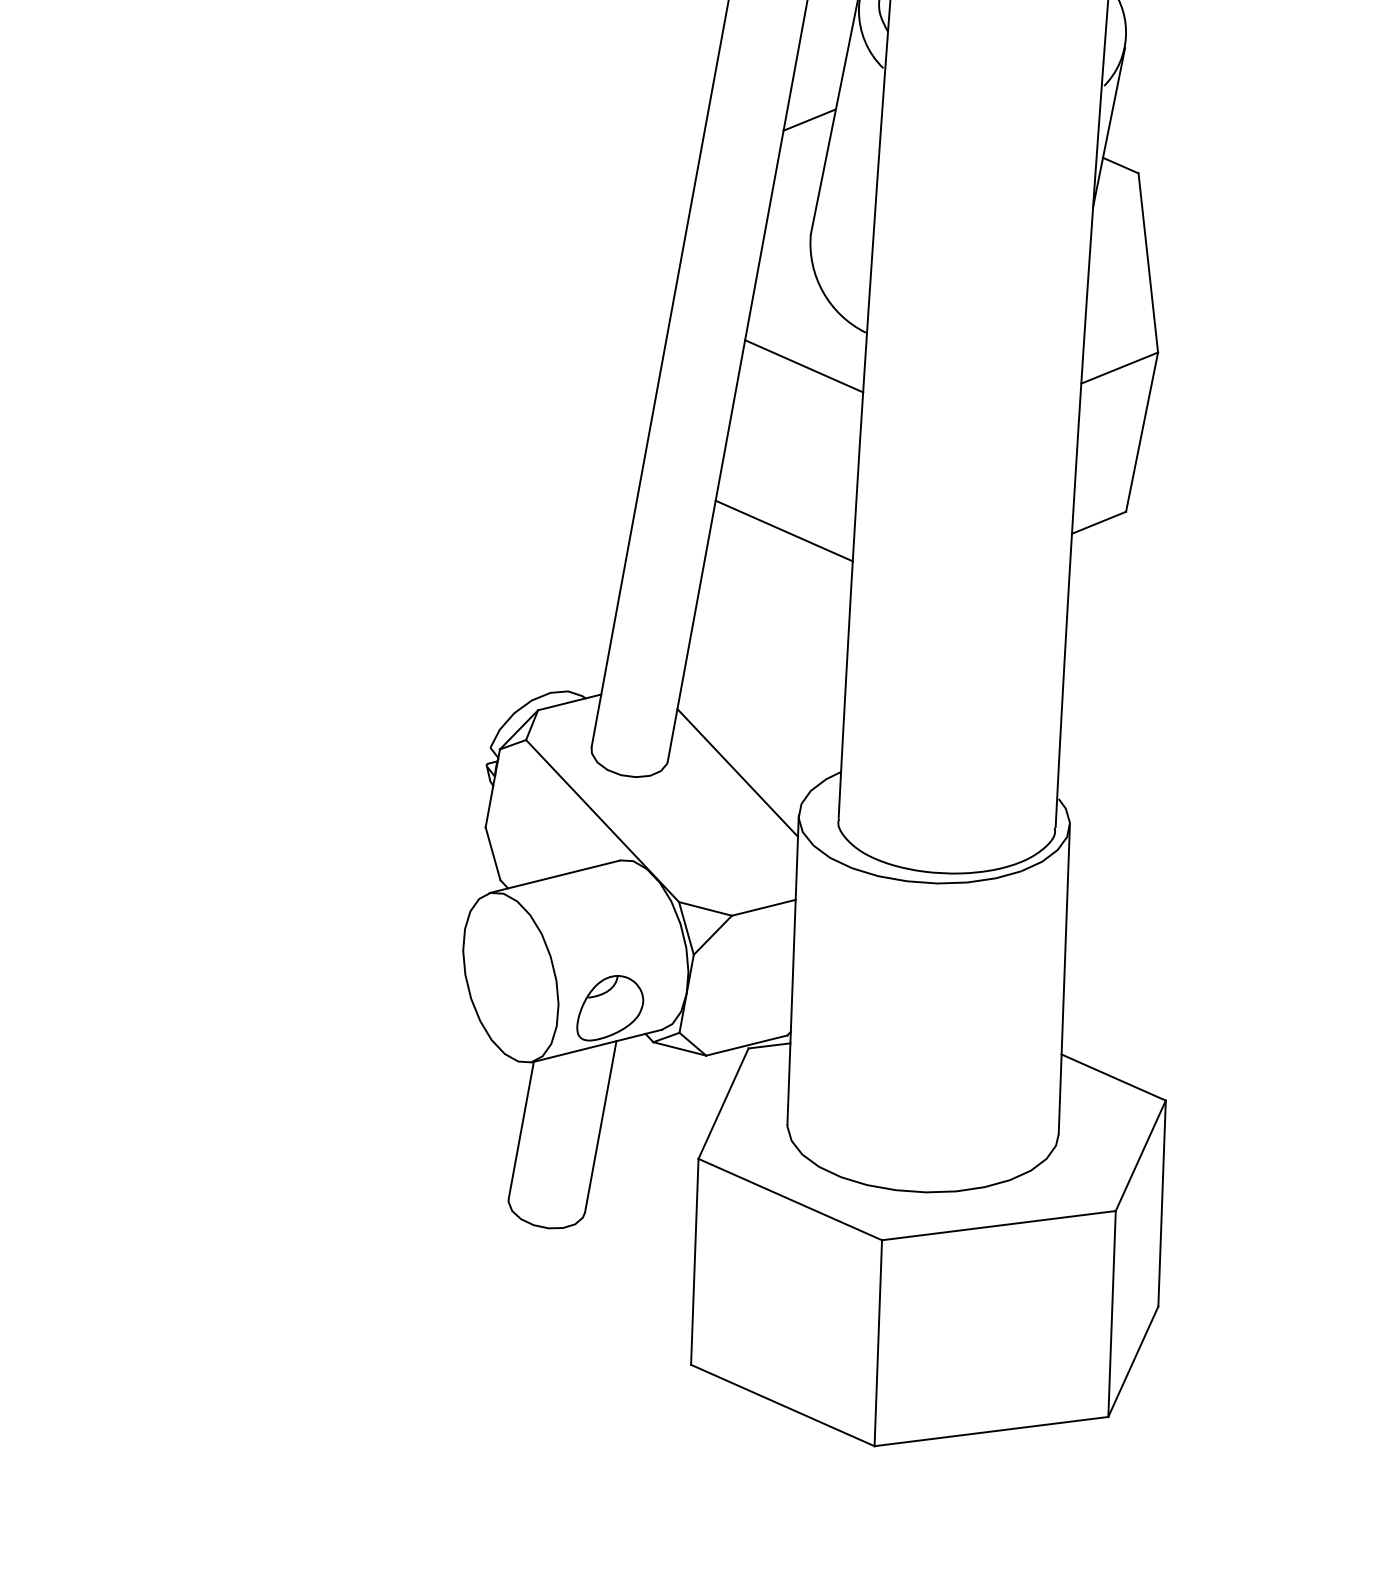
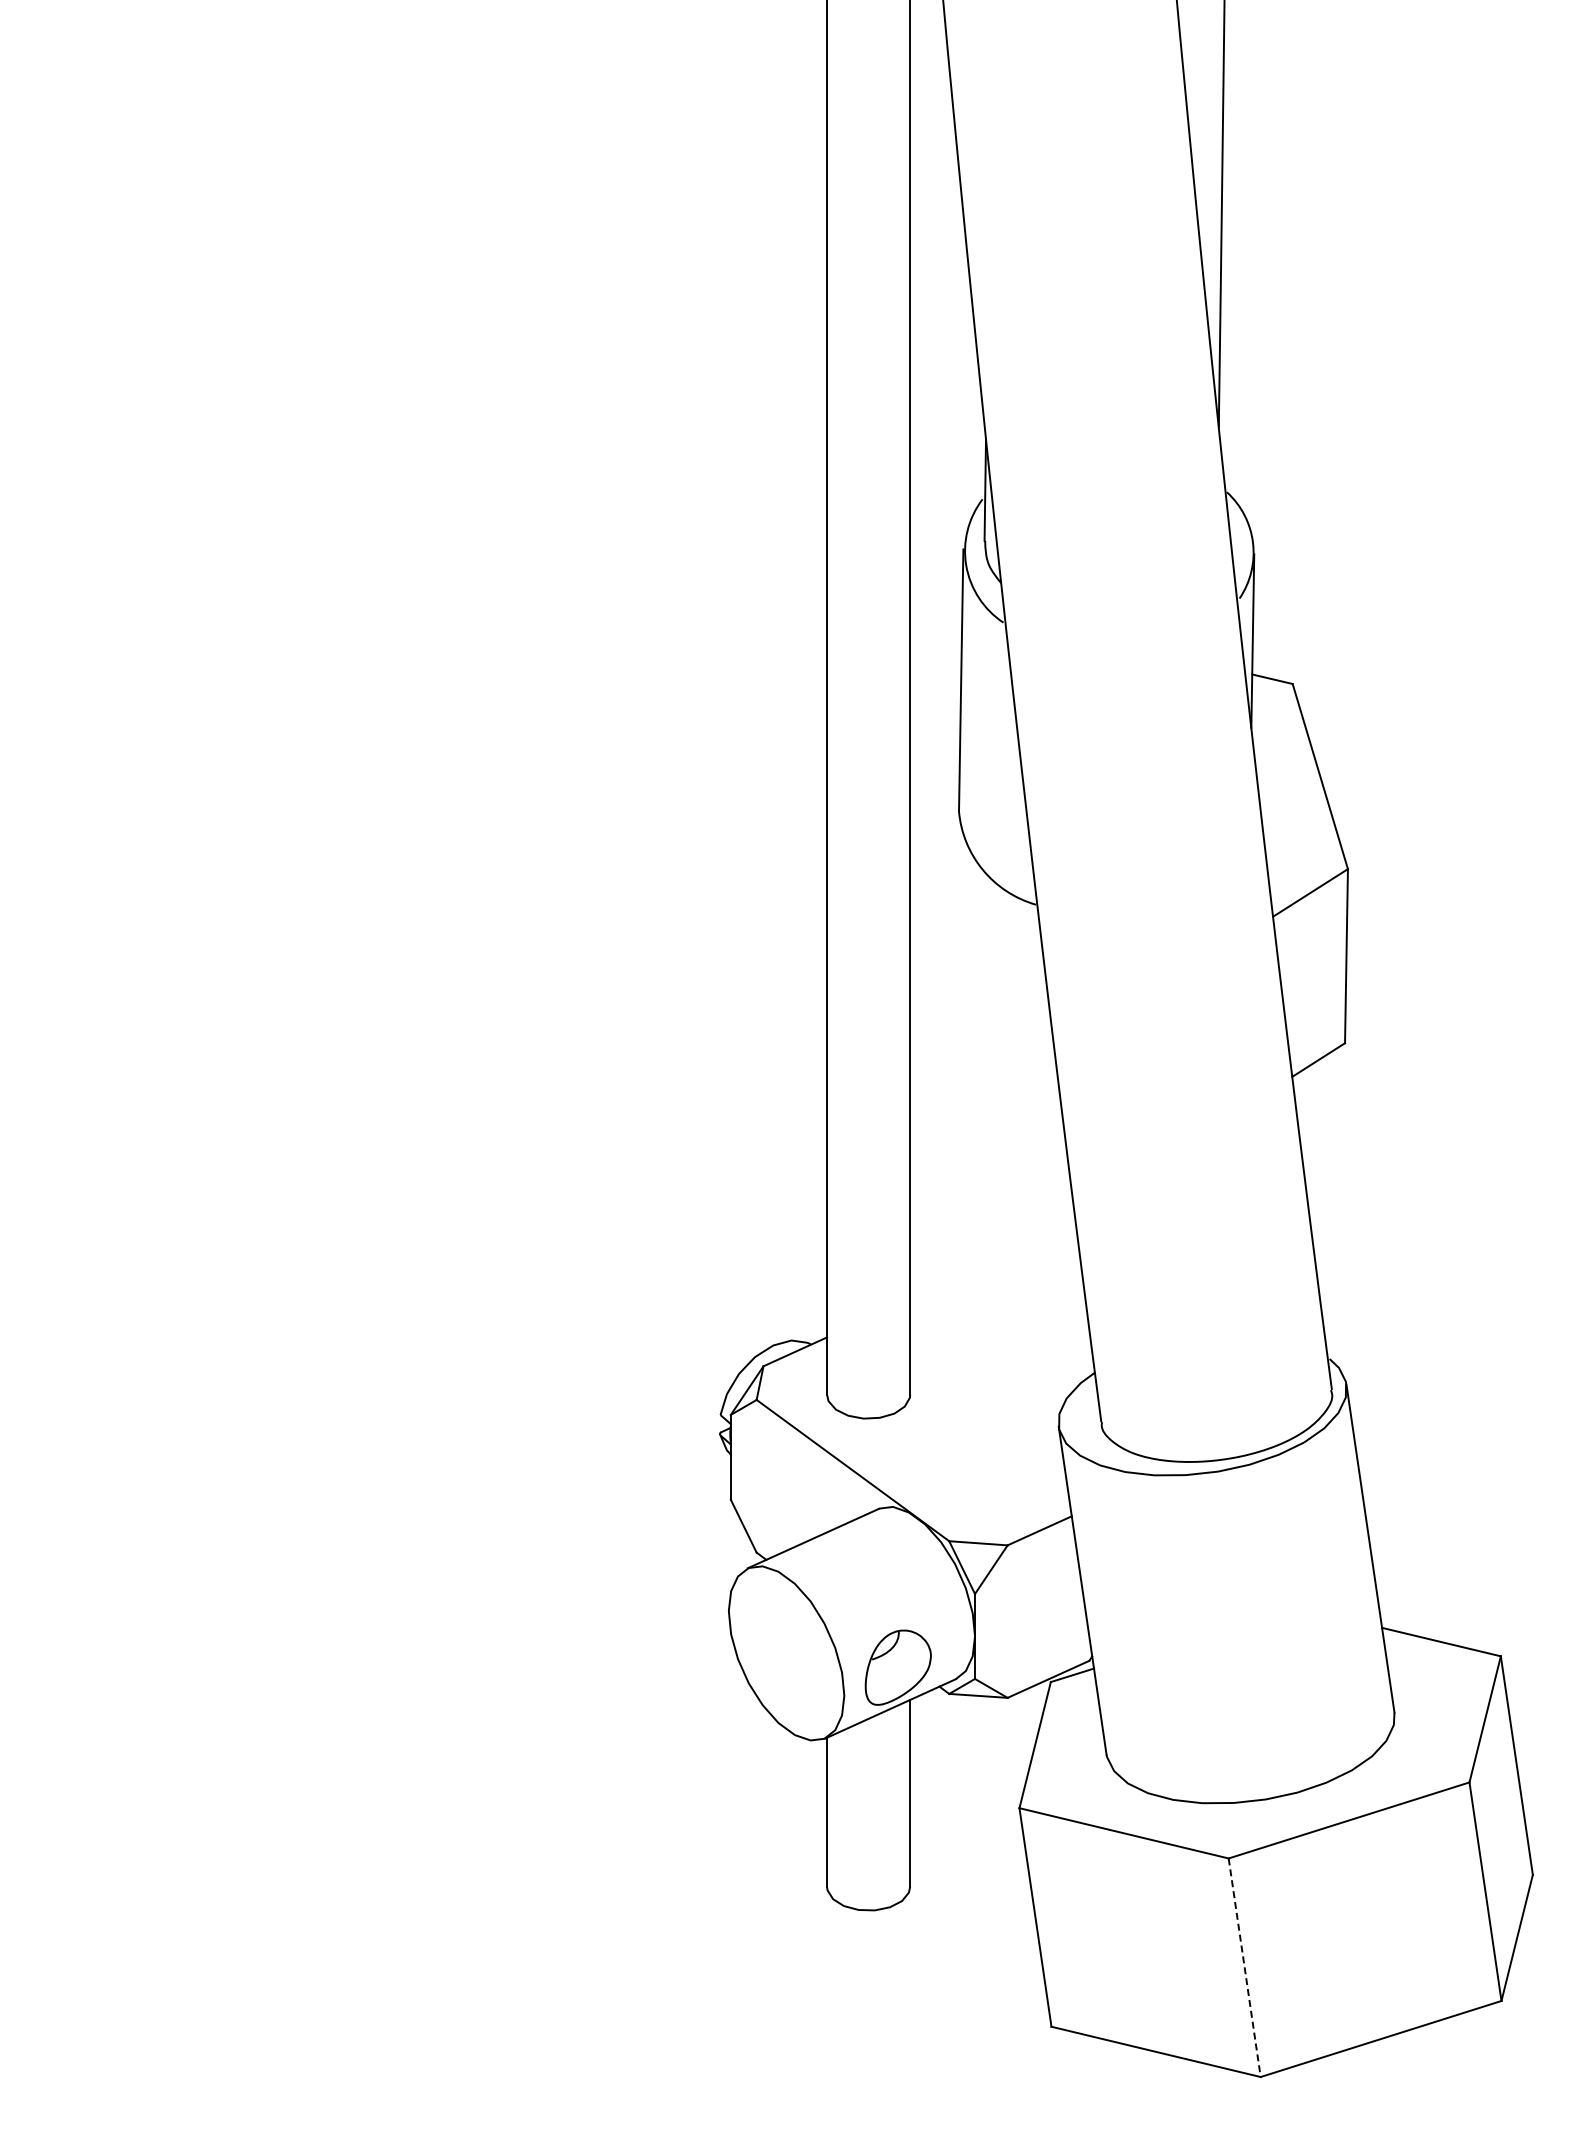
line: (809, 120) -> (935, 691), removed
line: (804, 366) -> (977, 952), removed
line: (784, 530) -> (988, 1129), removed
line: (738, 772) -> (986, 1393), removed
line: (878, 1343) -> (1244, 1968), solid -> dashed

